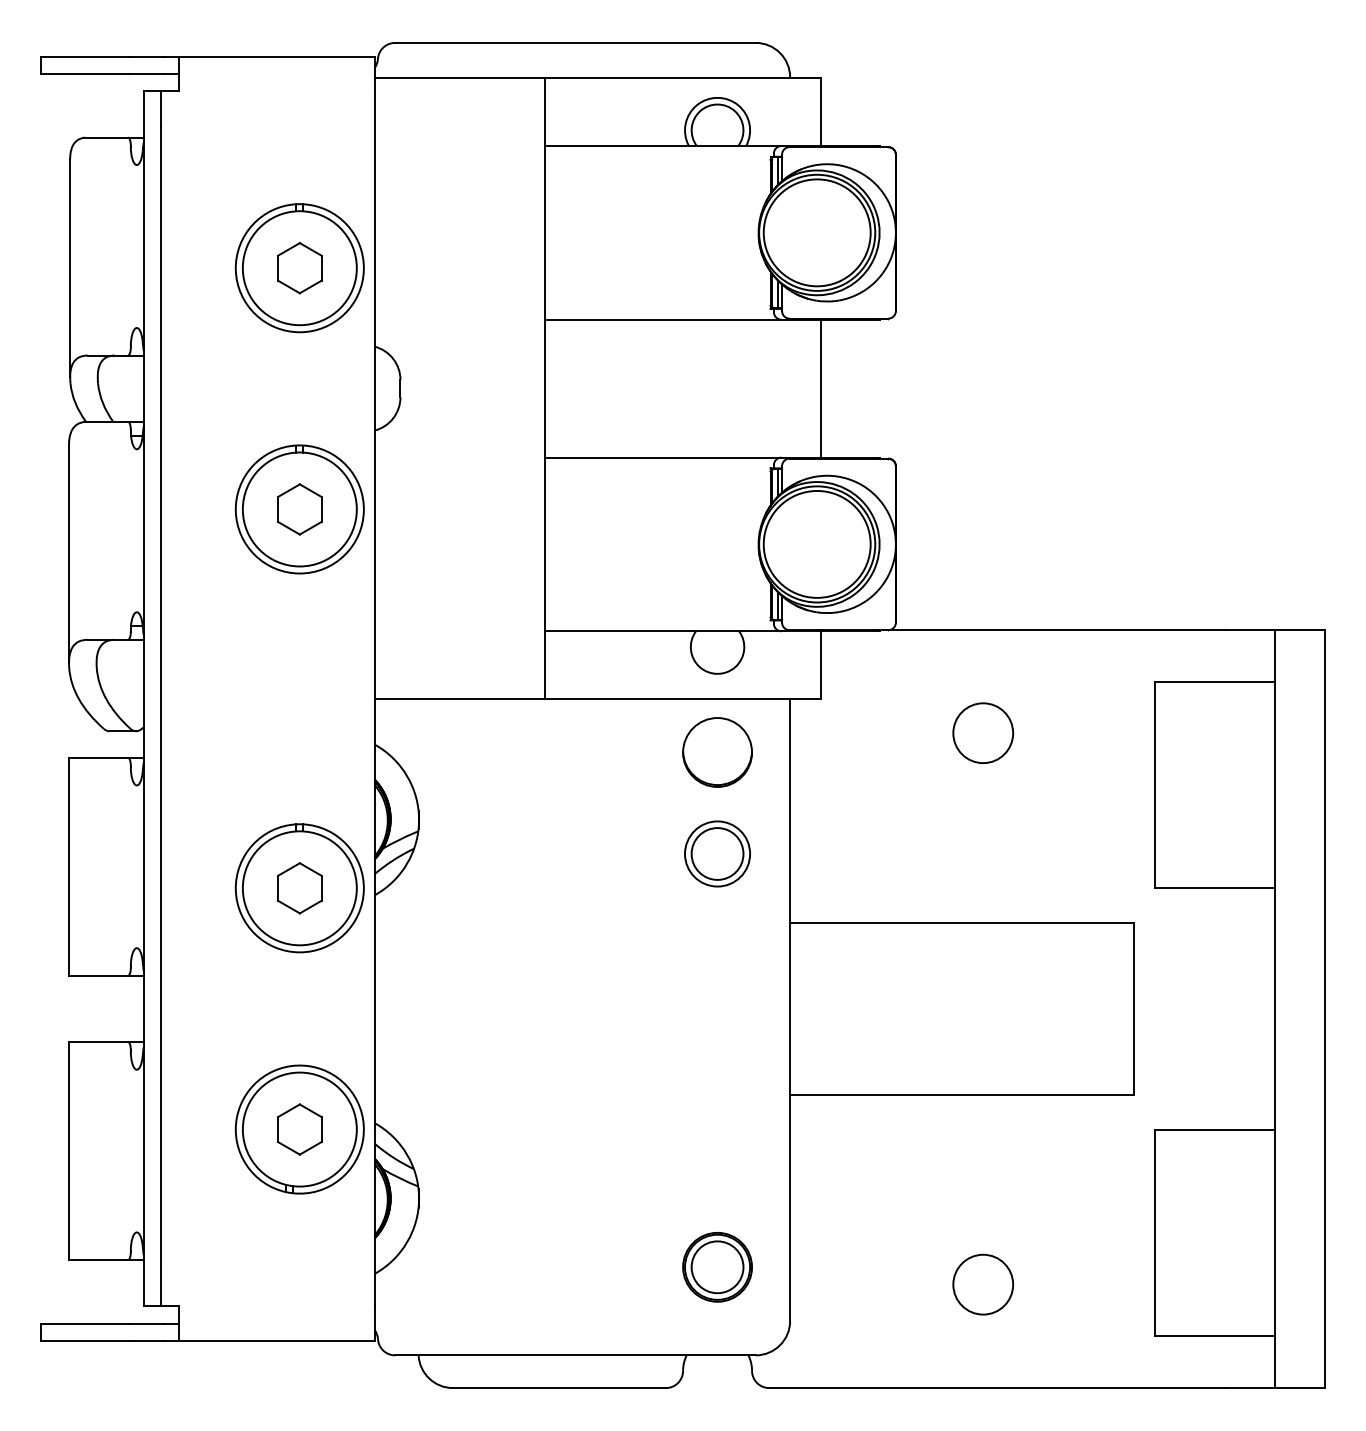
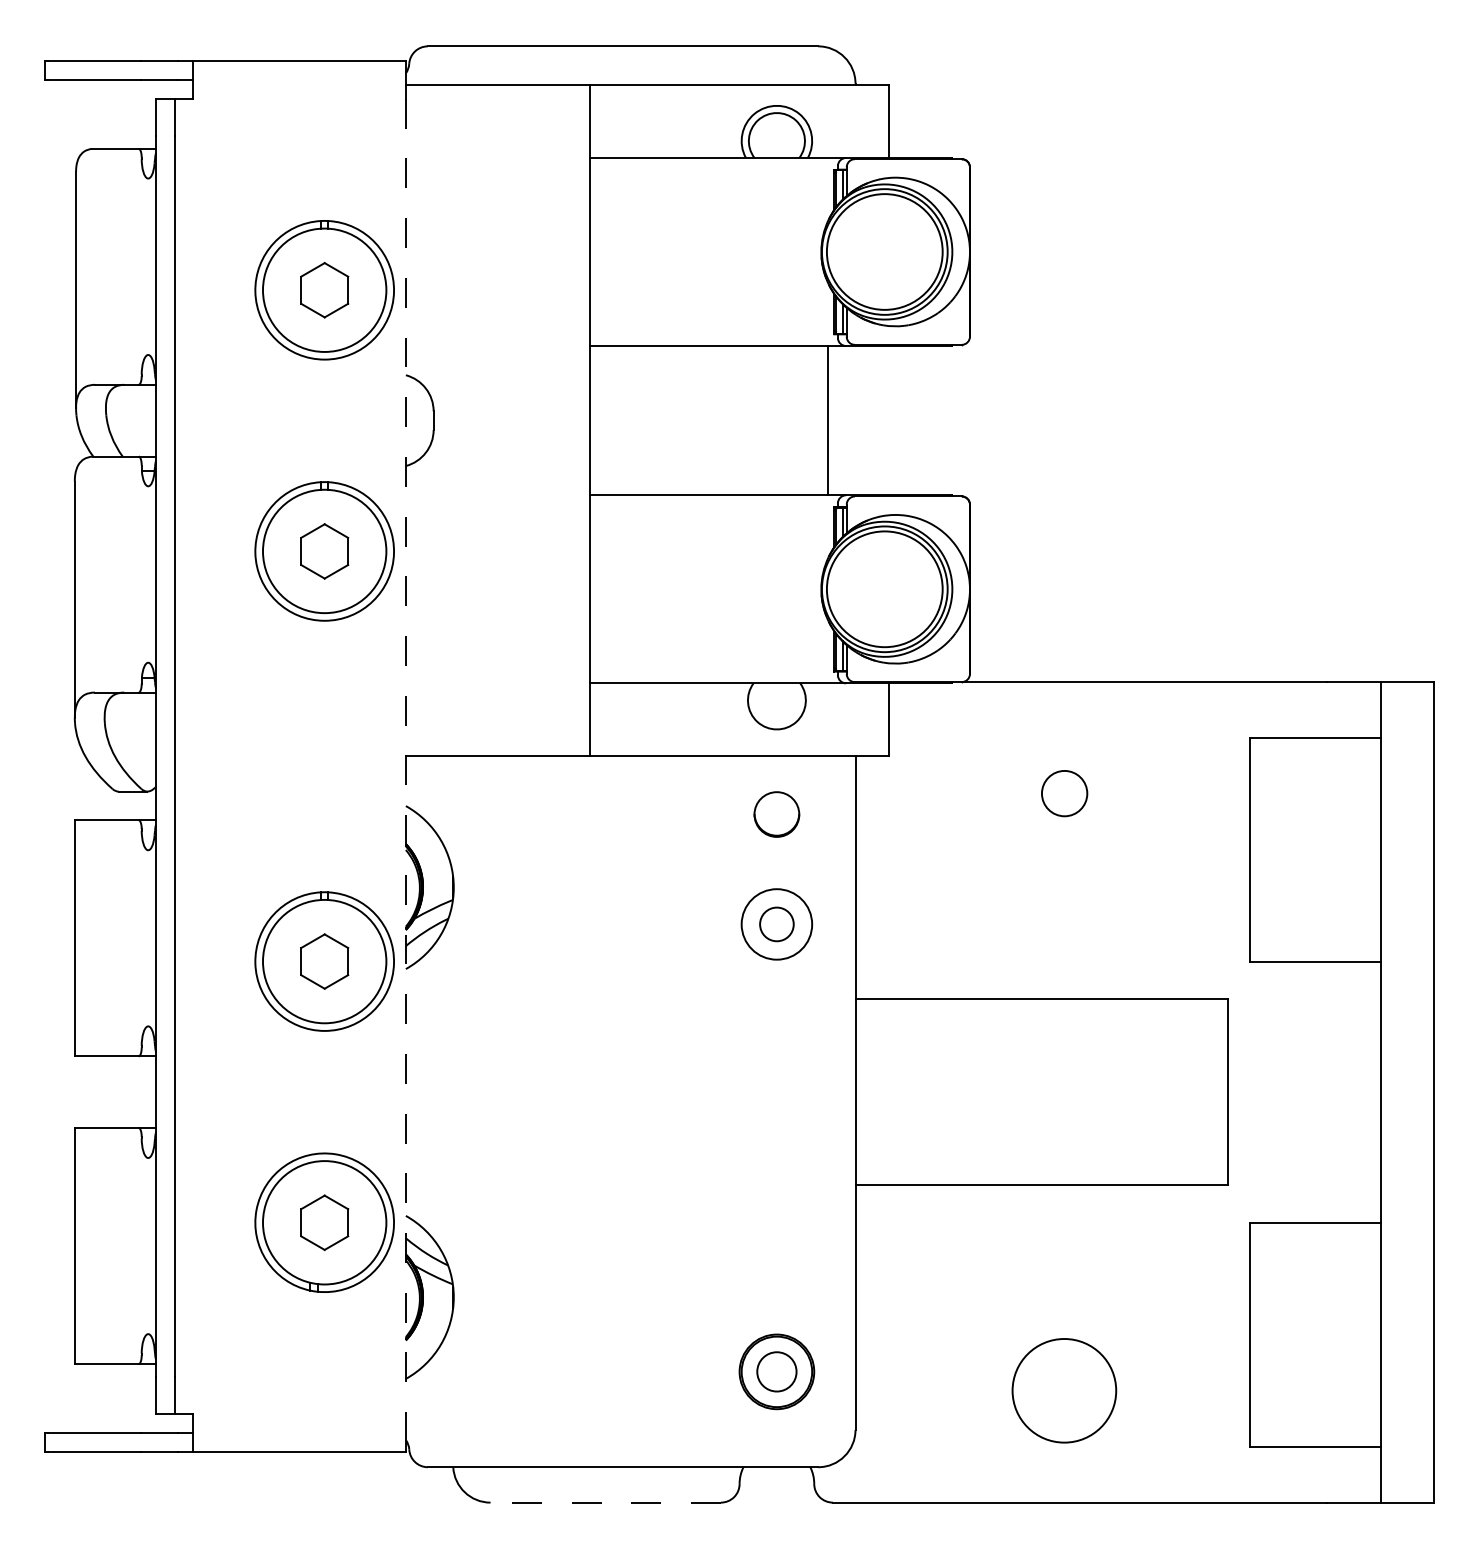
line: (820, 388) -> (827, 420), moved
line: (374, 698) -> (405, 756), solid -> dashed
circle: (983, 732) -> (1064, 792), size x0.7
part: (717, 752) -> (776, 814), size x0.6
circle: (717, 853) -> (776, 923), size x0.6
circle: (717, 1267) -> (776, 1372), size x0.7
circle: (983, 1284) -> (1064, 1390), size x1.6
line: (558, 1388) -> (604, 1503), solid -> dashed

